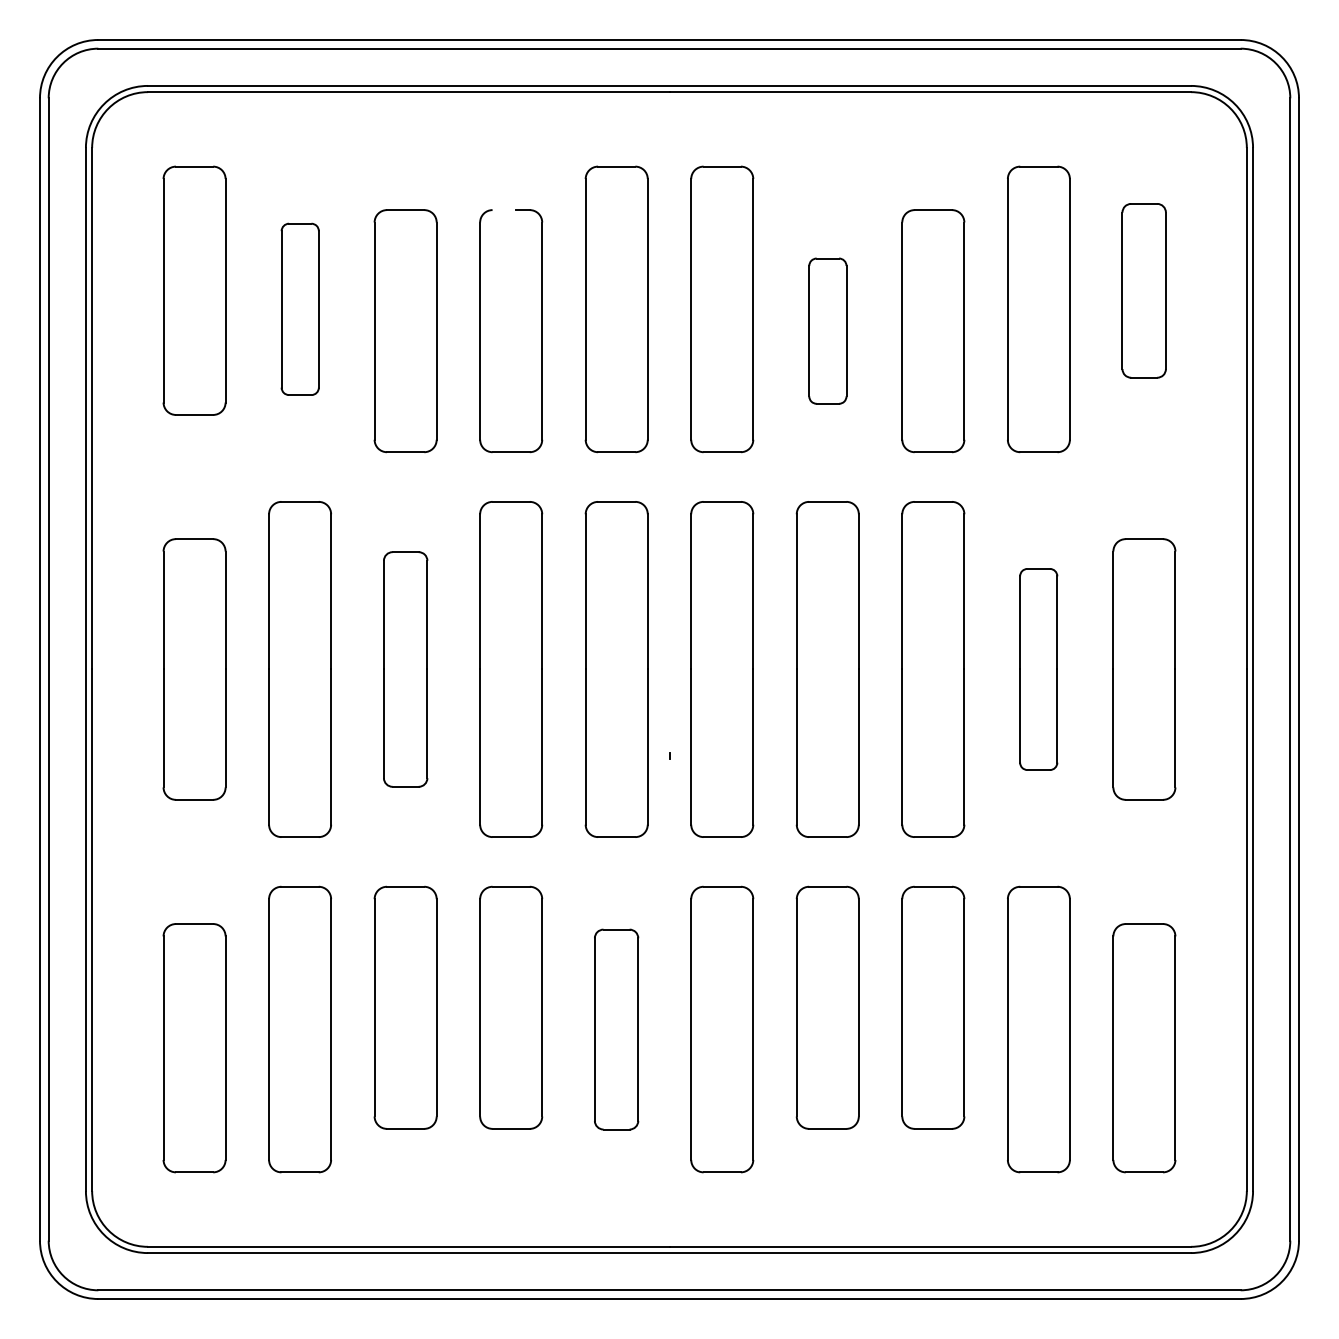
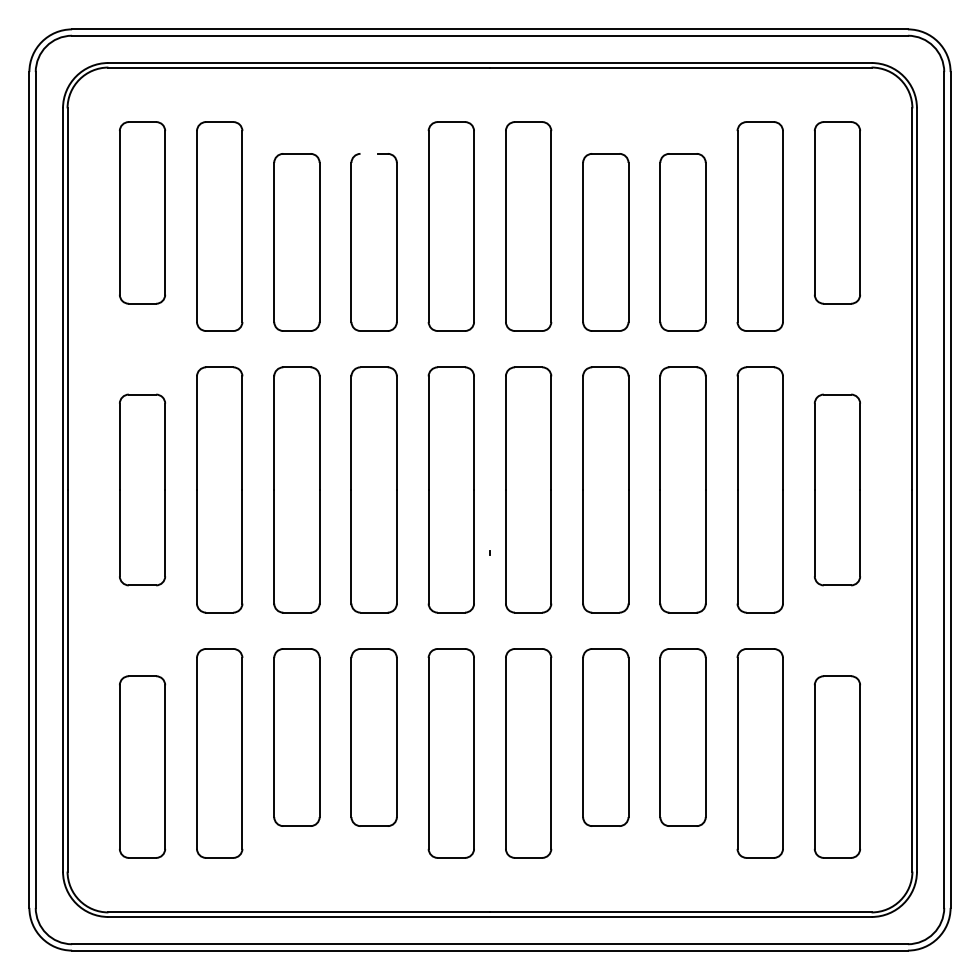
part: (1143, 290) -> (836, 212), size x1.43
part: (299, 309) -> (219, 226), size x1.67
part: (827, 331) -> (605, 242), size x1.67
part: (405, 668) -> (296, 489), size x1.43
part: (1037, 668) -> (759, 489), size x1.67
part: (615, 1029) -> (450, 753), size x1.43

